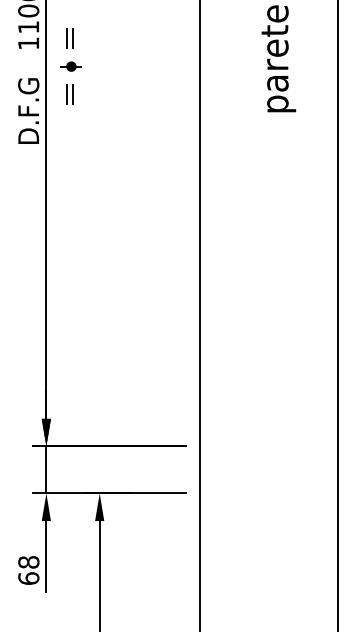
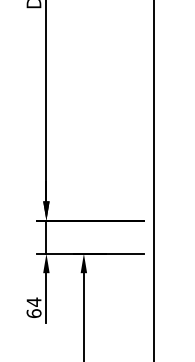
text: (28, 562) -> (33, 302), 68 -> 64

